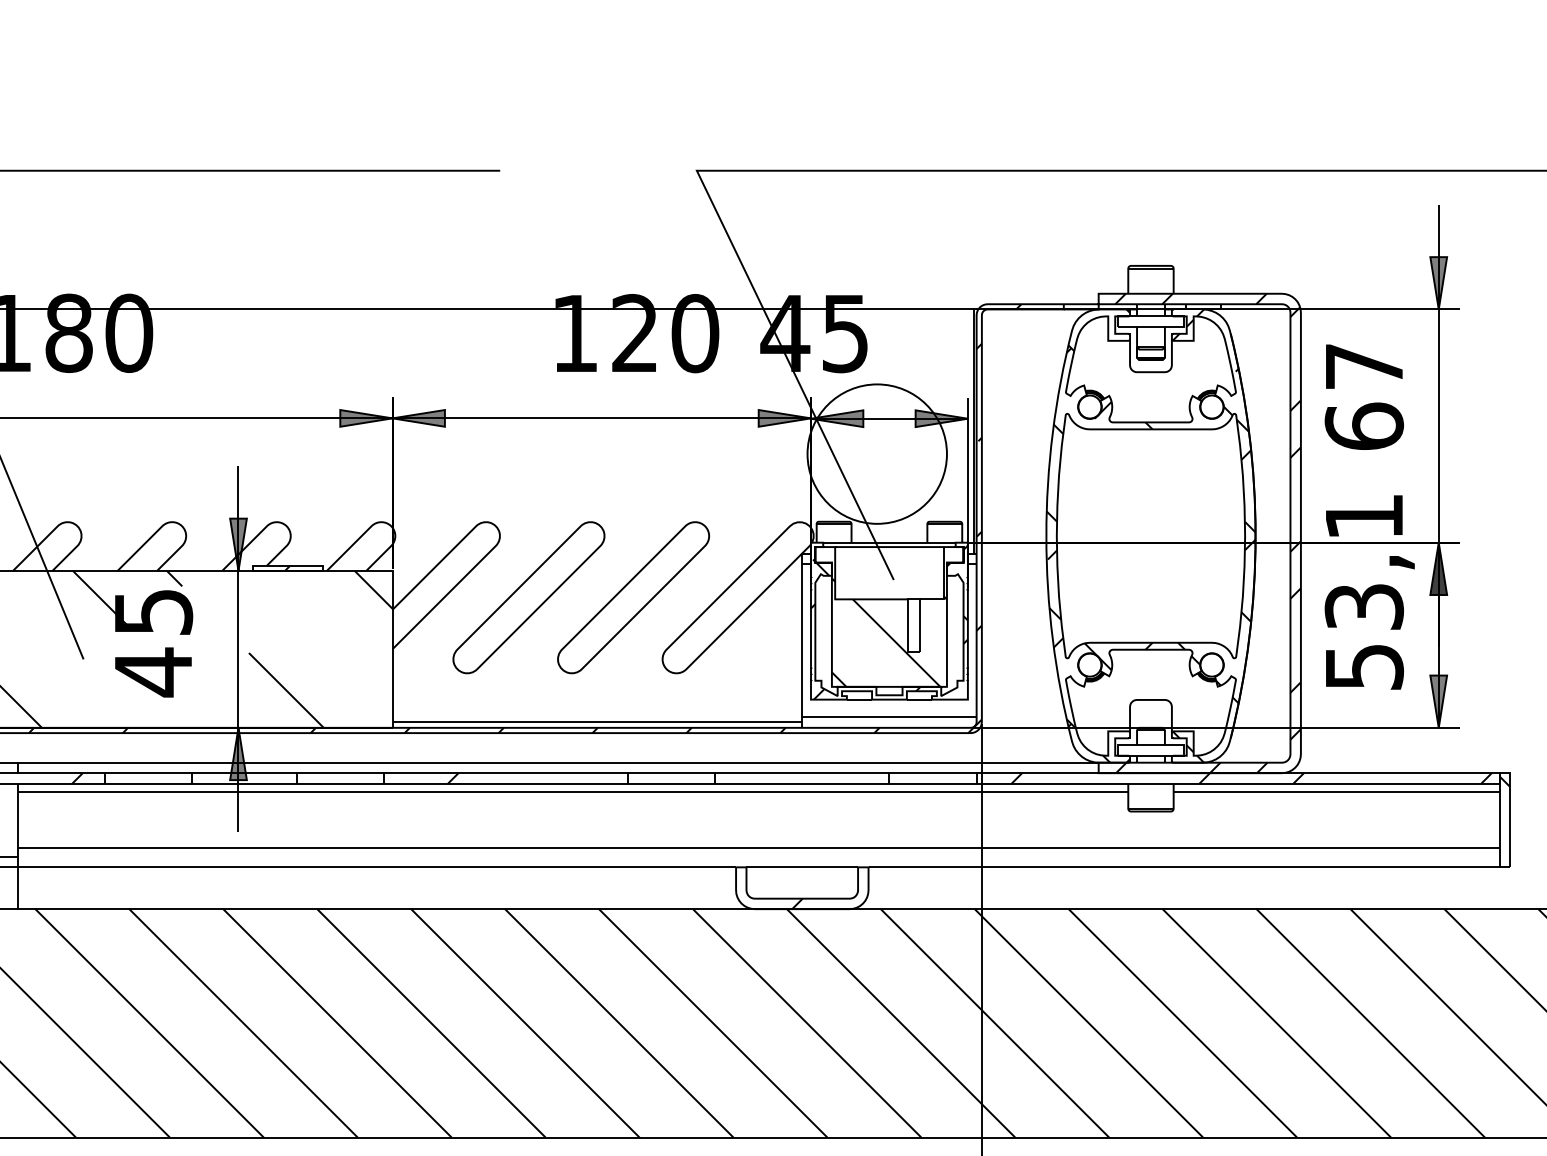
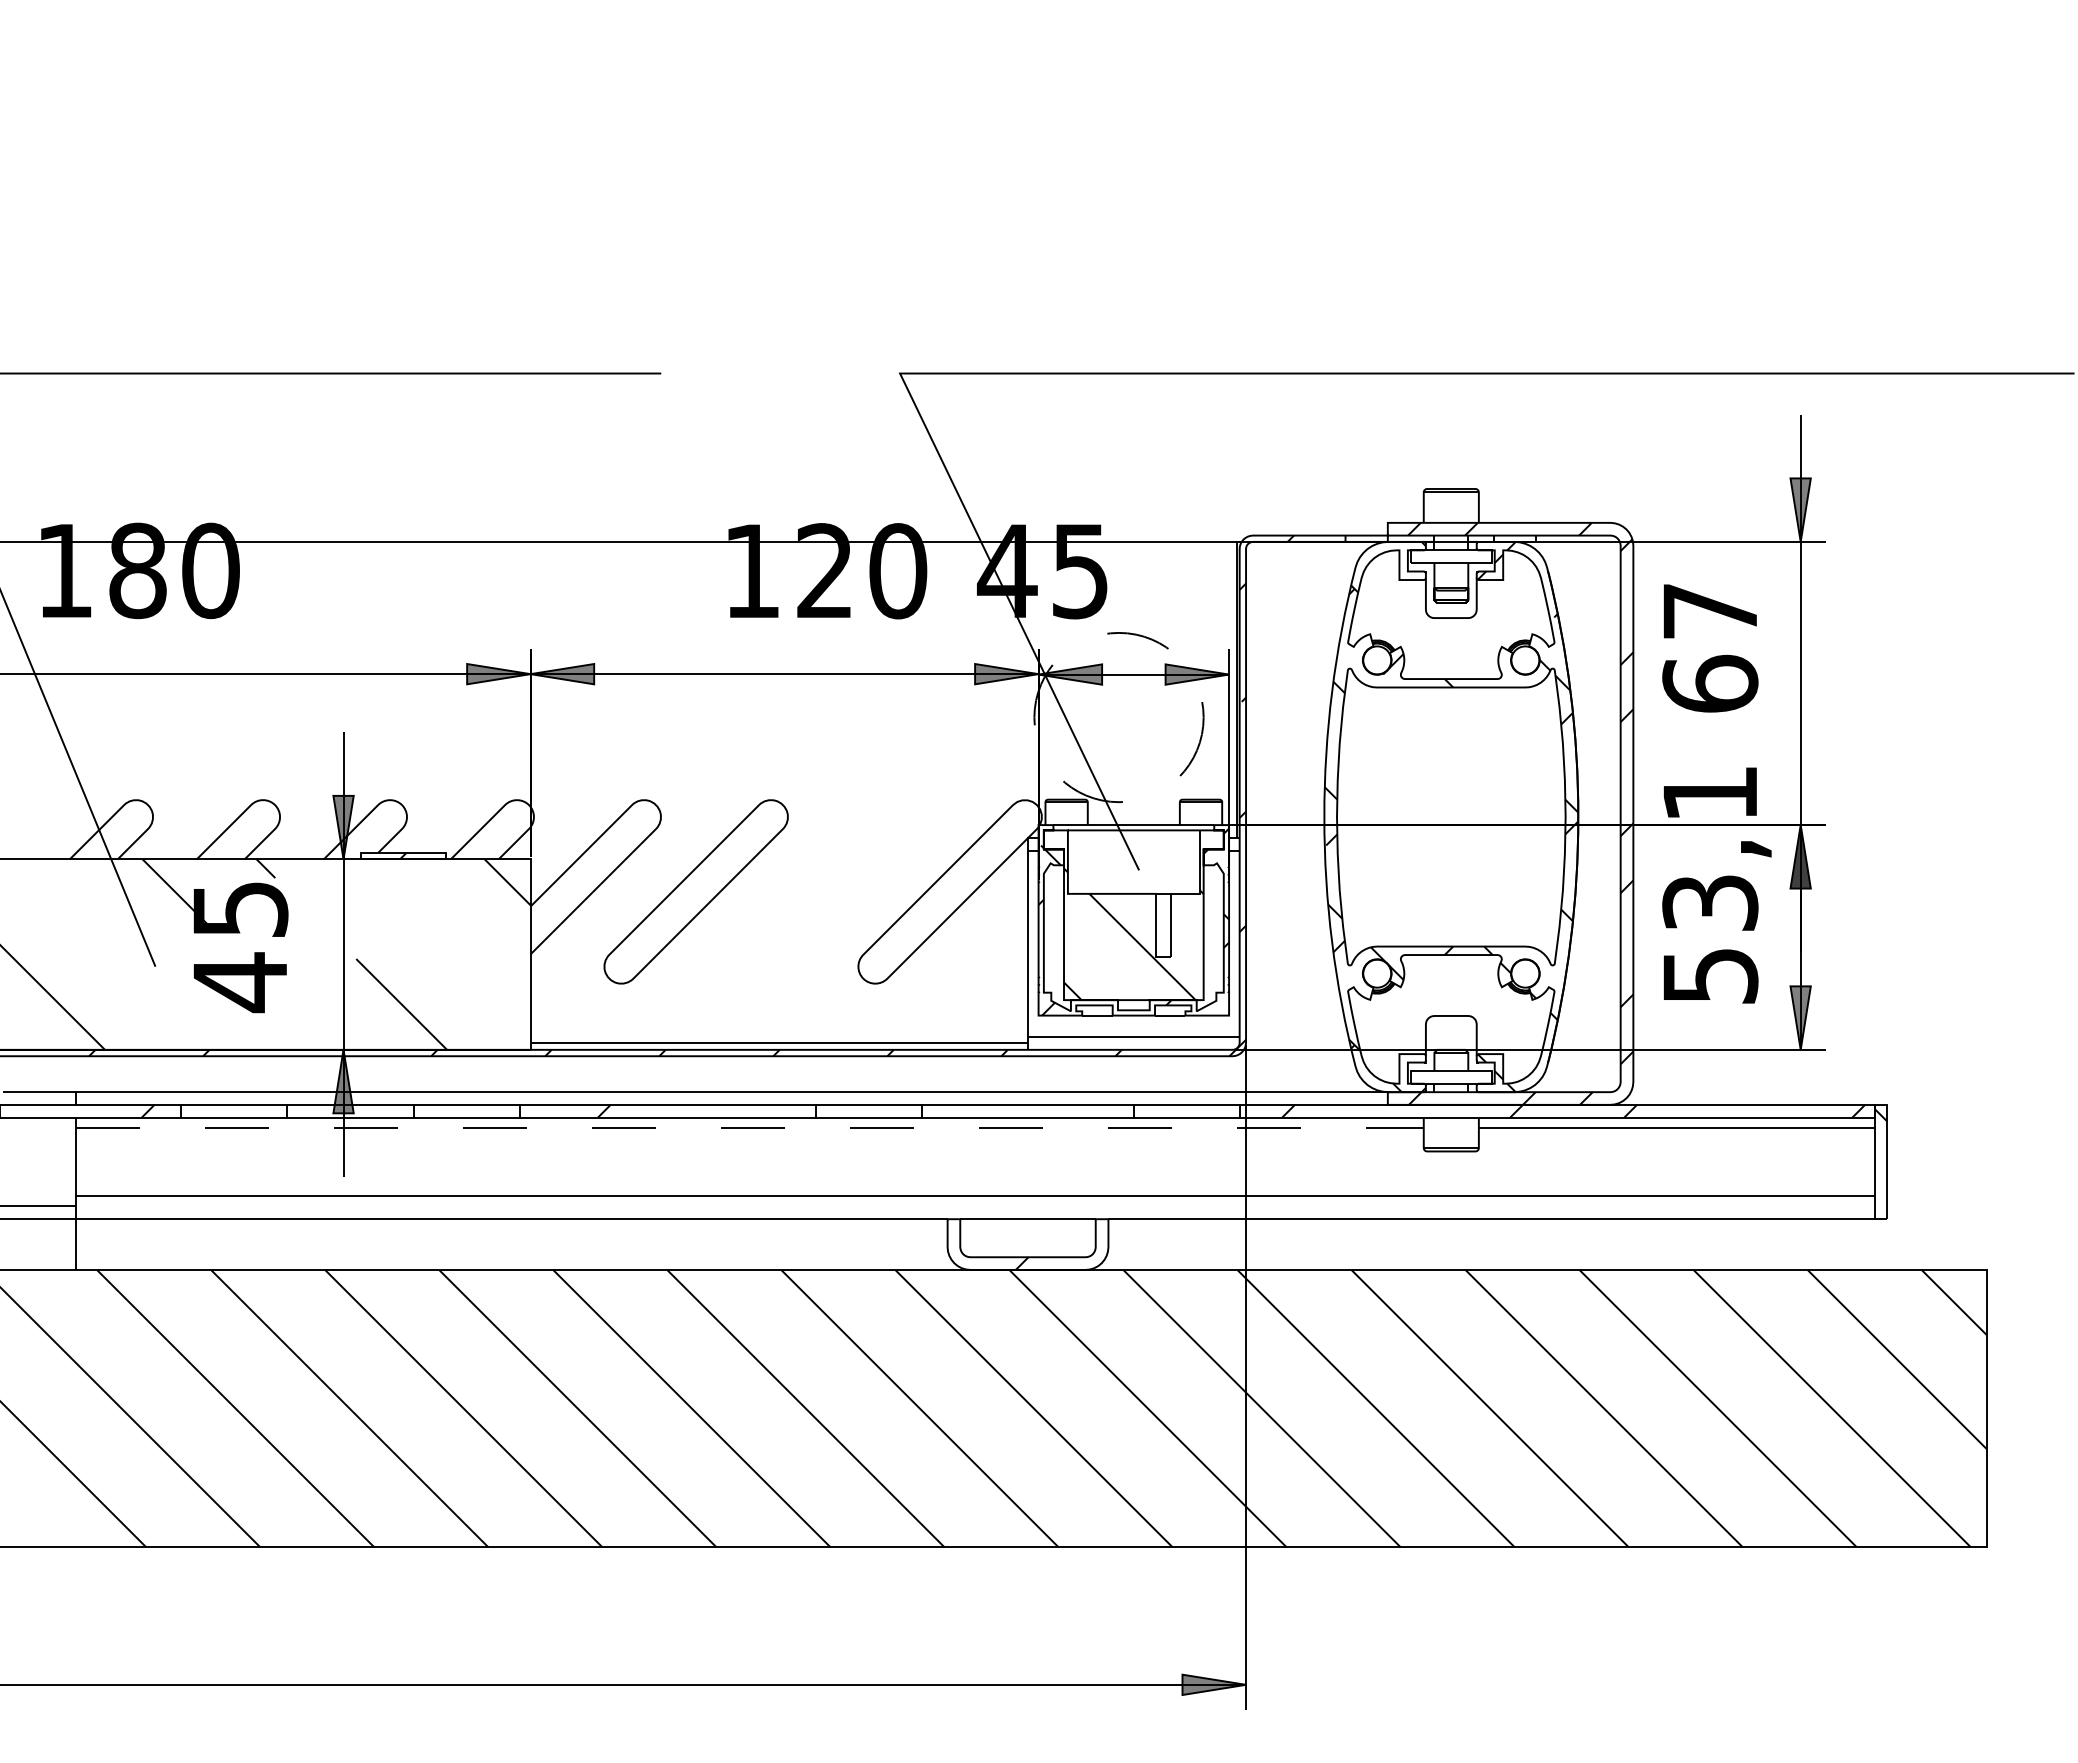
circle: (876, 454) -> (1118, 717), solid -> dashed
part: (633, 597) -> (822, 891), removed
line: (573, 791) -> (750, 1127), solid -> dashed

